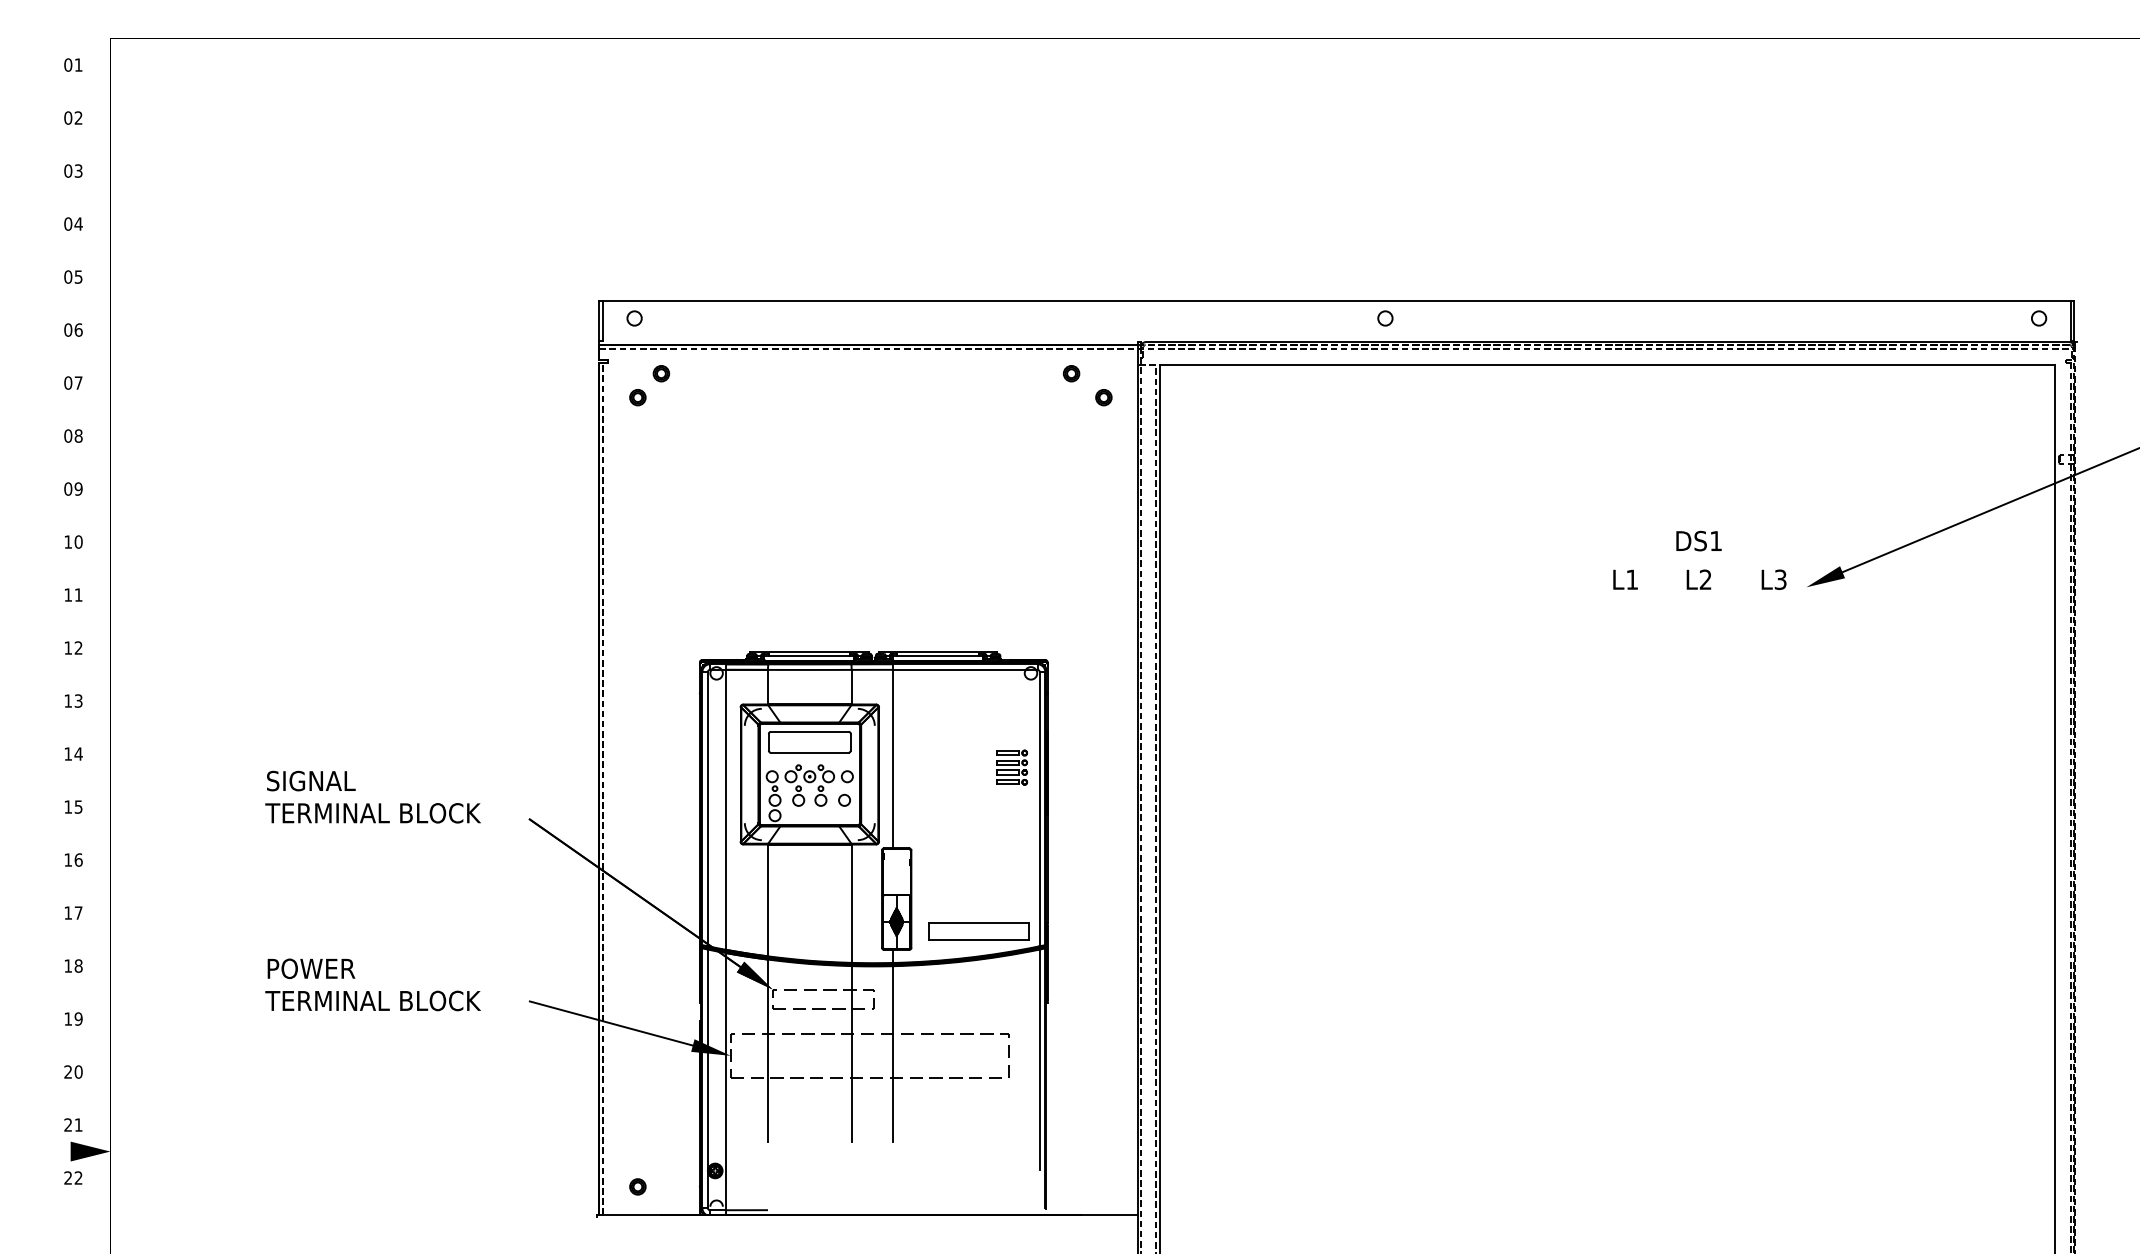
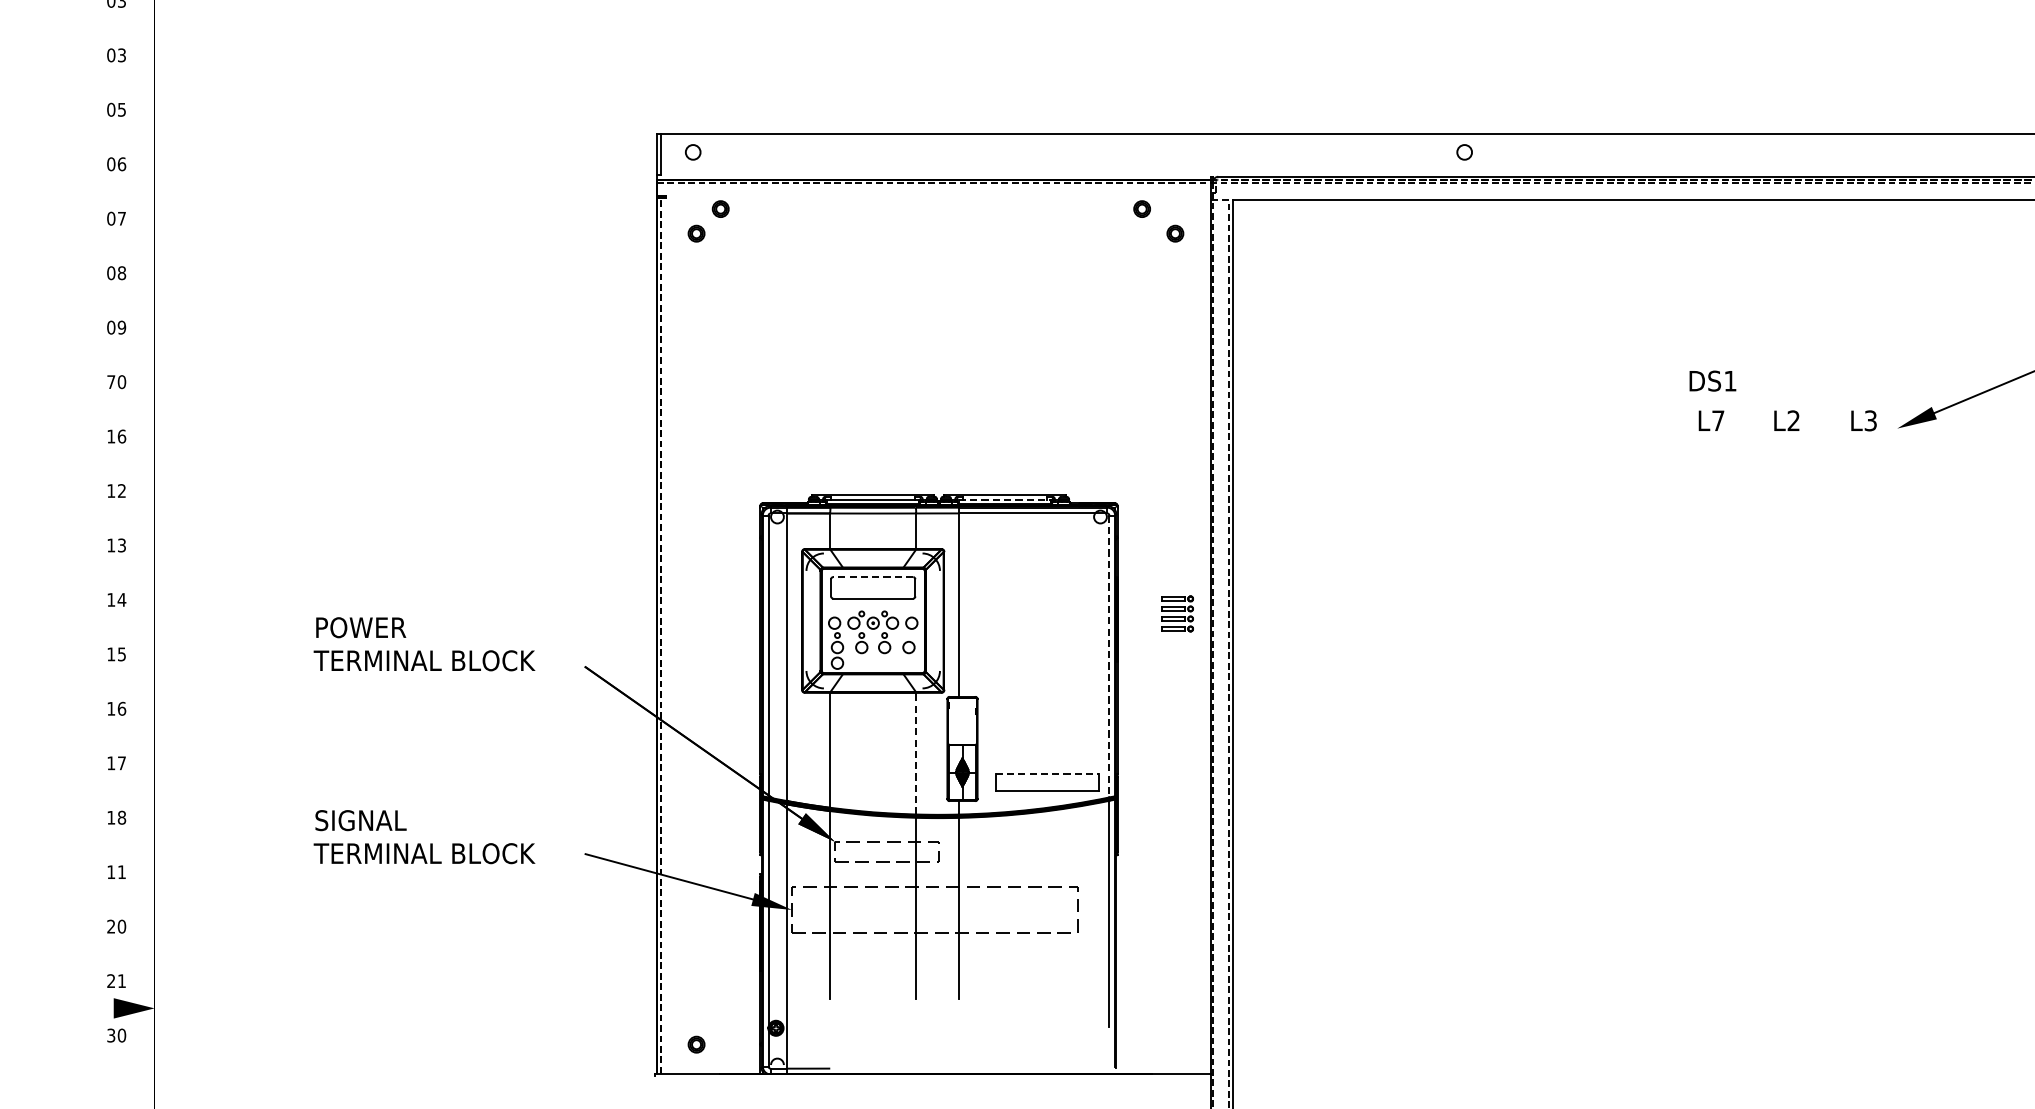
text: (78, 223) -> (121, 54), 04 -> 03
text: (1698, 540) -> (1712, 380), moved
text: (67, 541) -> (110, 381), 10 -> 70
text: (1631, 579) -> (1717, 420), L1 -> L7
text: (78, 594) -> (121, 435), 11 -> 16
line: (938, 656) -> (1005, 499), solid -> dashed
line: (809, 731) -> (872, 576), solid -> dashed
part: (1012, 767) -> (1178, 613), moved
text: (311, 780) -> (361, 627), SIGNAL -> POWER
line: (1039, 809) -> (1109, 656), solid -> dashed
line: (851, 903) -> (916, 753), solid -> dashed
line: (979, 923) -> (1047, 774), solid -> dashed
text: (311, 968) -> (361, 820), POWER -> SIGNAL
text: (78, 1018) -> (121, 871), 19 -> 11
text: (73, 1177) -> (116, 1035), 22 -> 30

